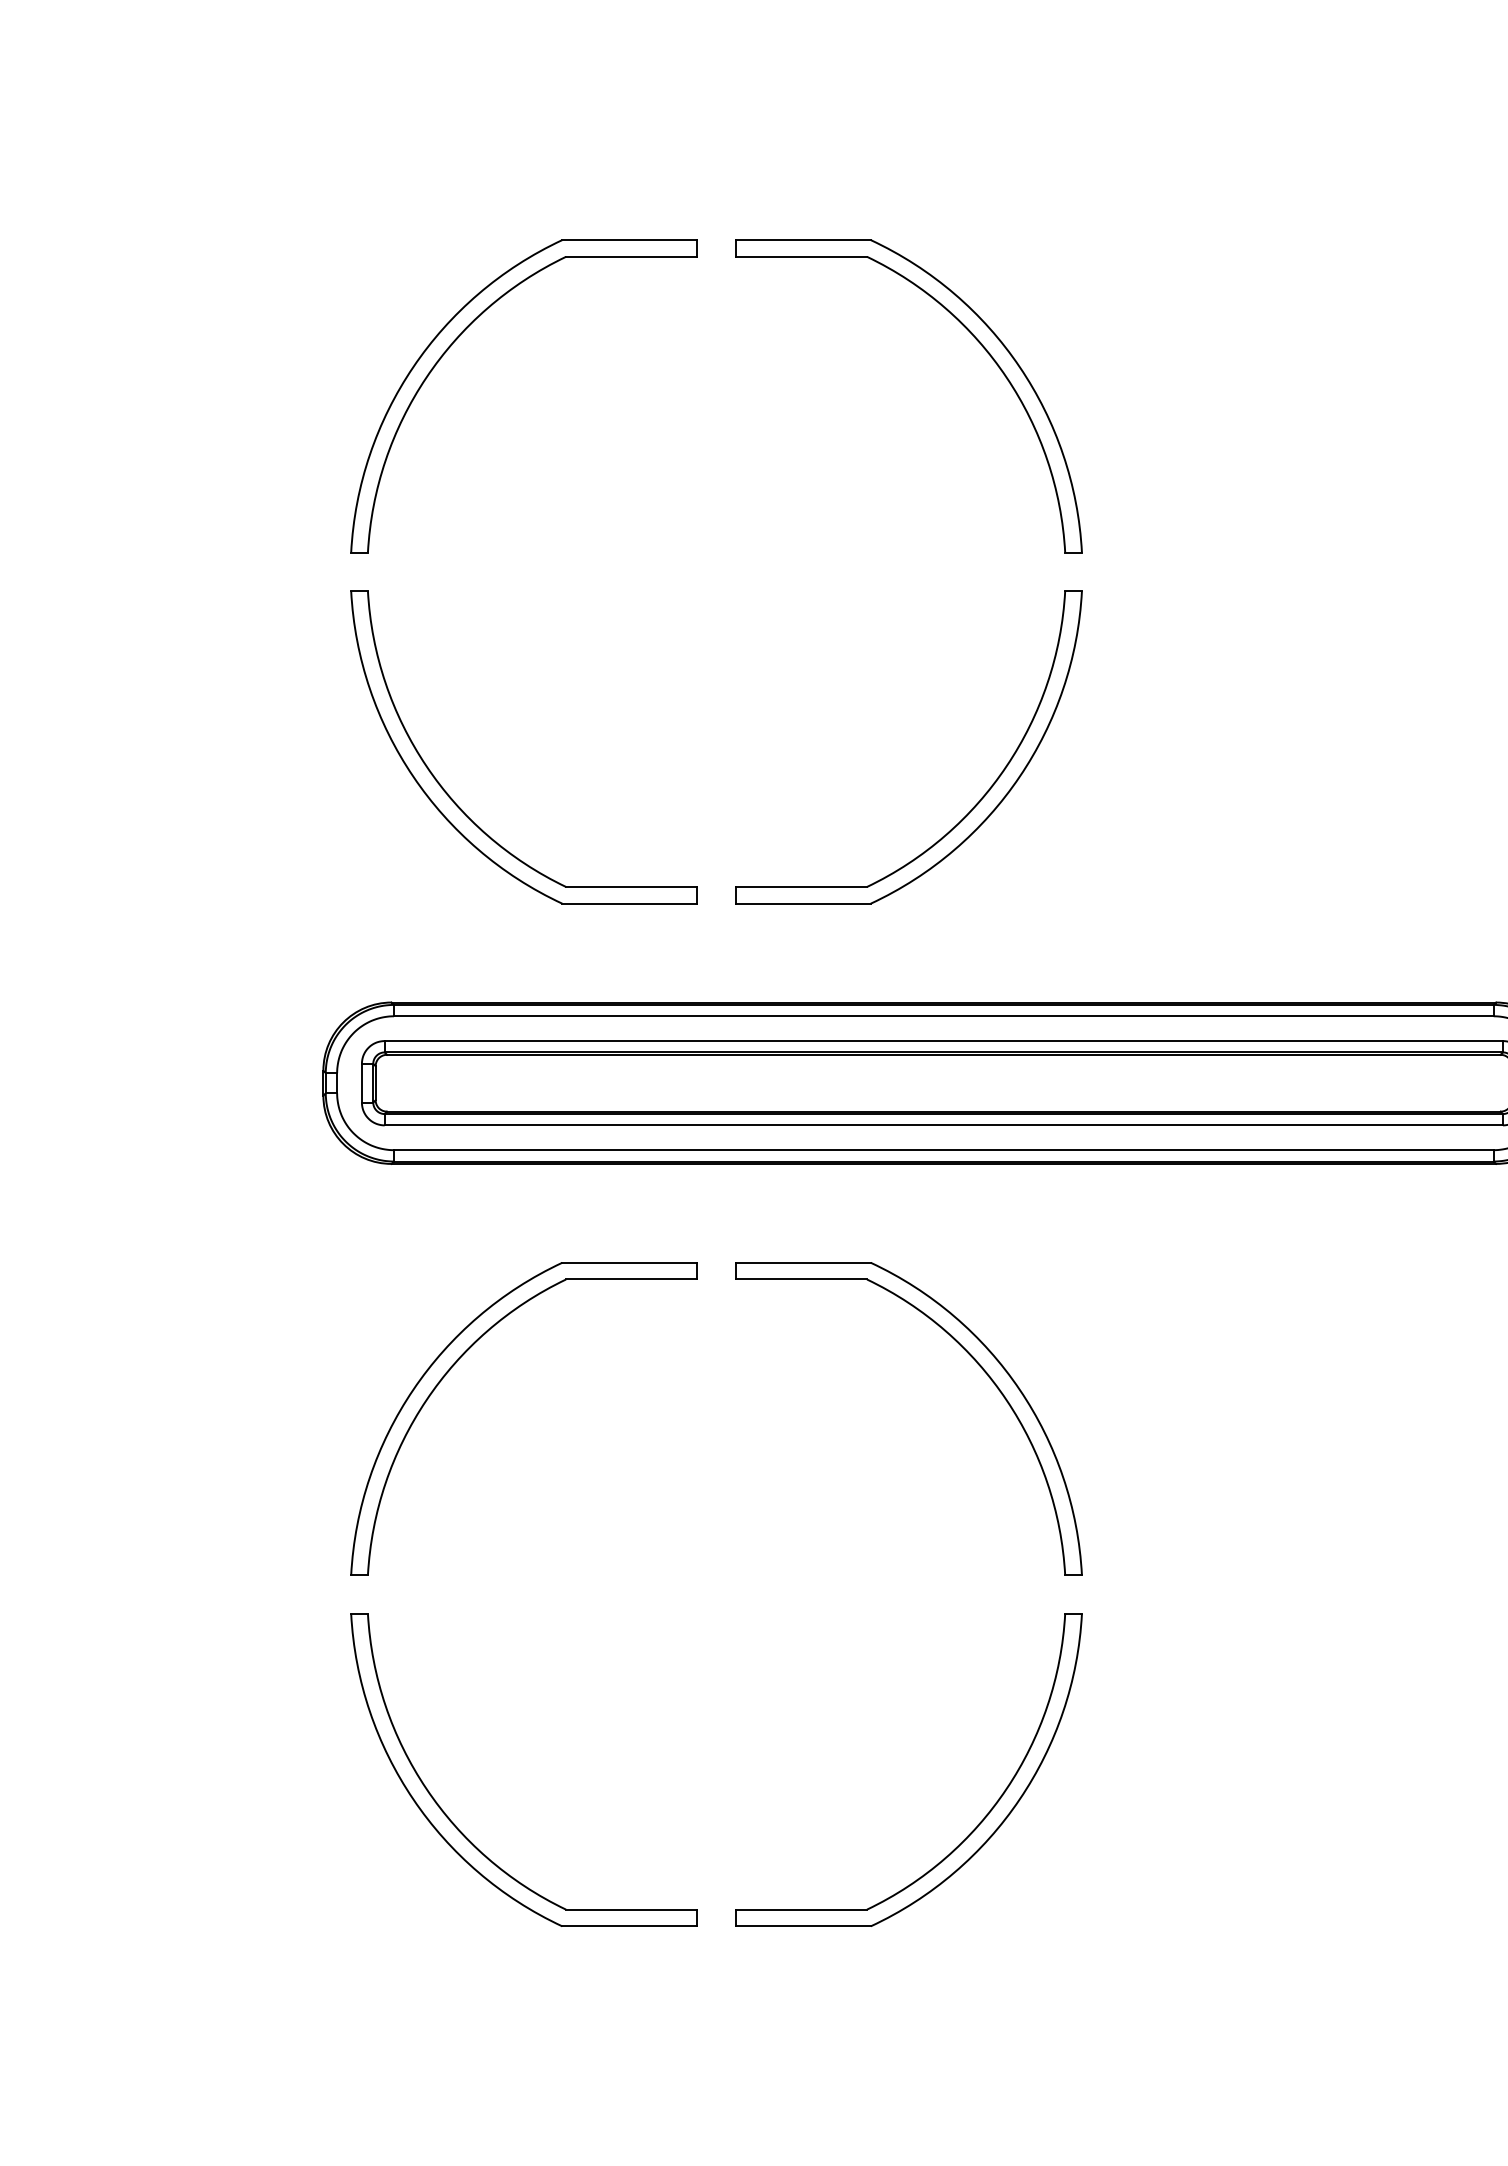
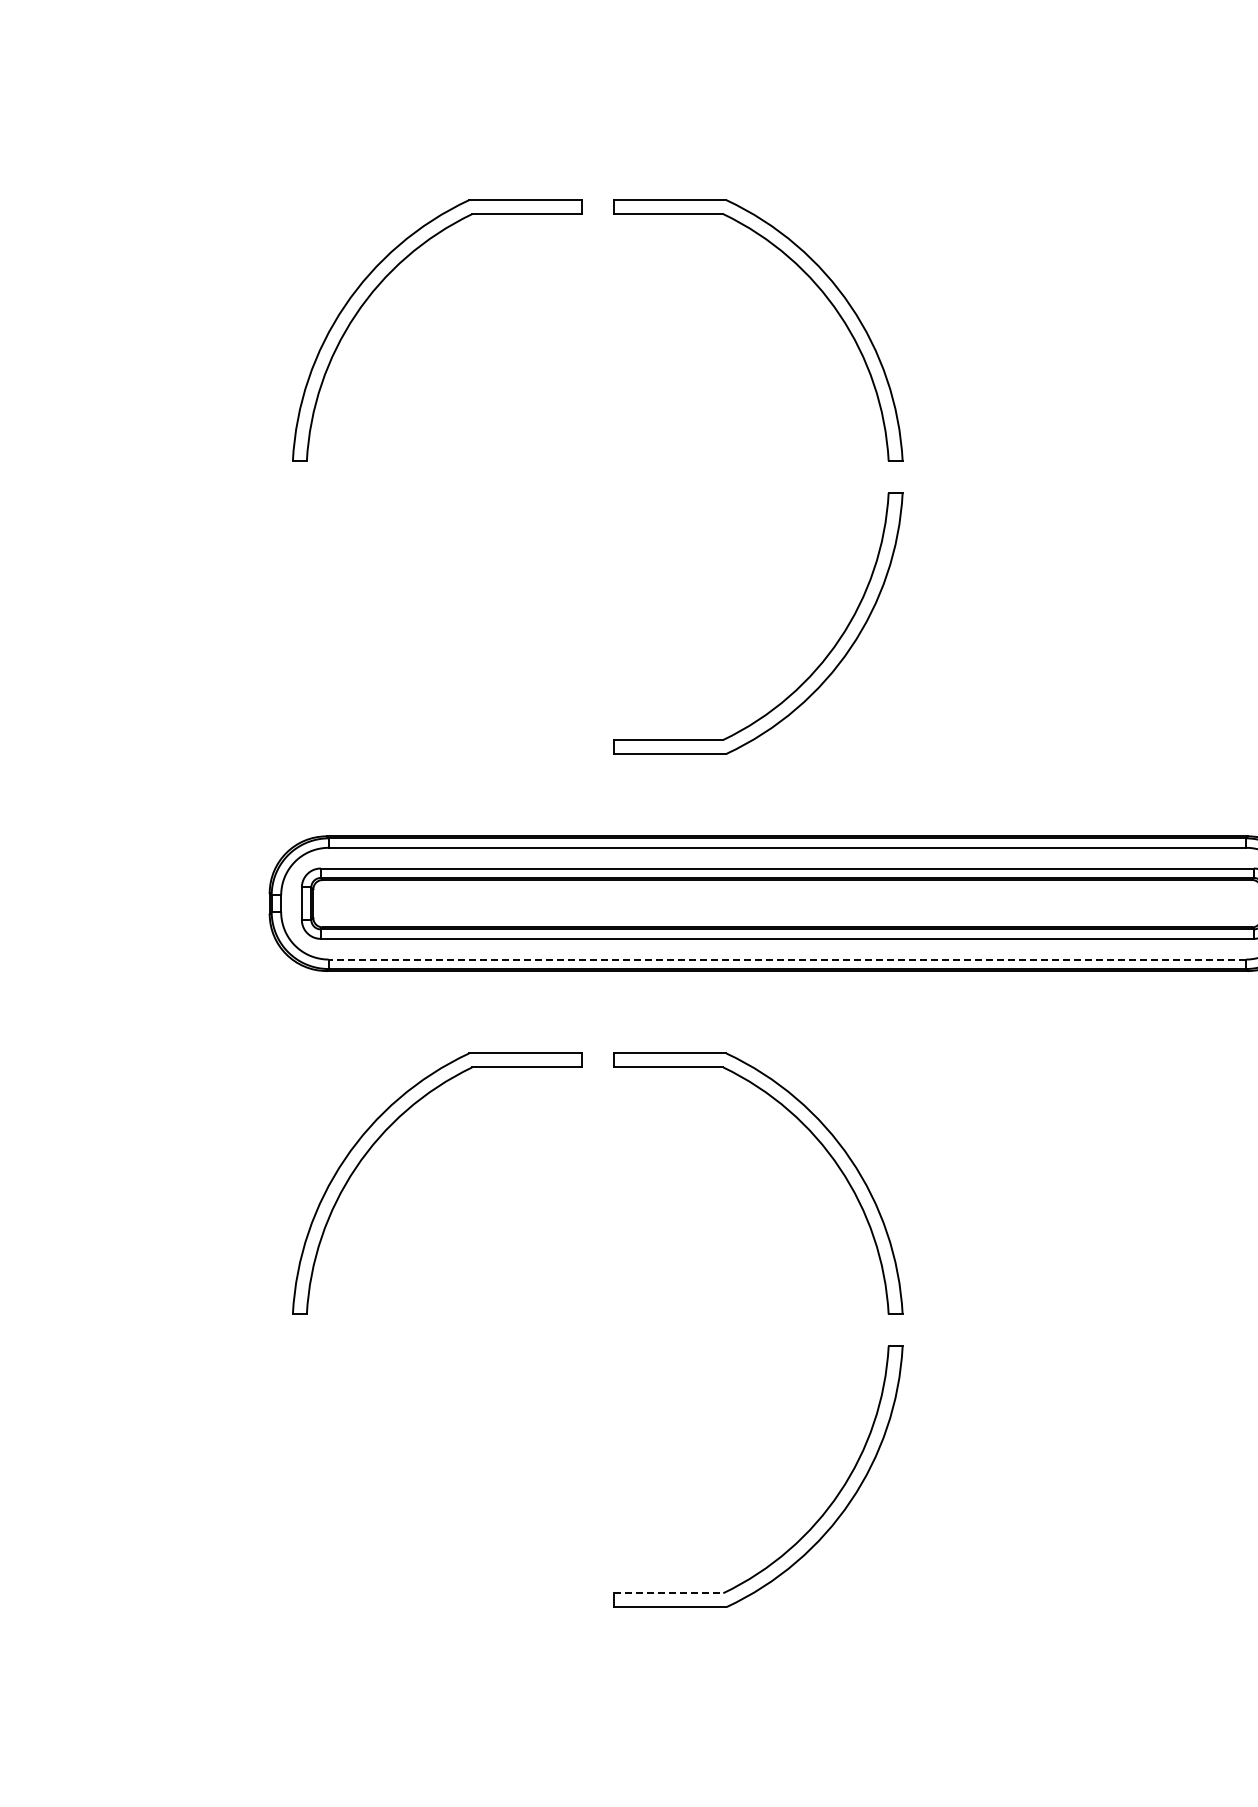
part: (459, 806) -> (383, 672), removed
line: (943, 1150) -> (787, 959), solid -> dashed
part: (457, 1826) -> (381, 1523), removed
line: (801, 1909) -> (668, 1593), solid -> dashed

